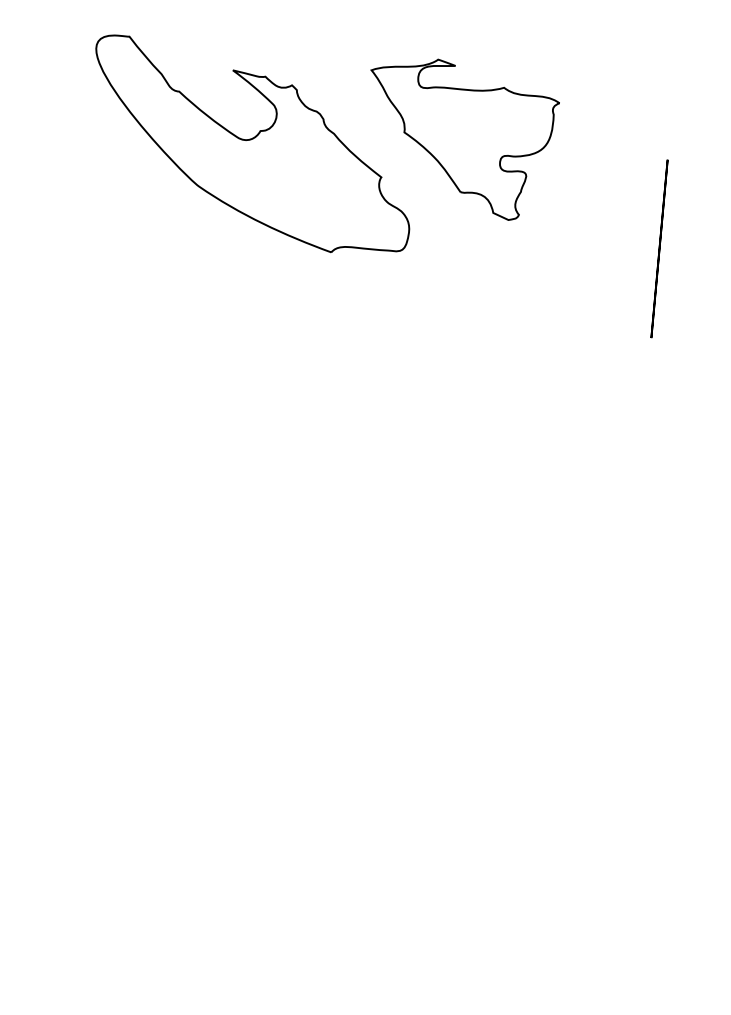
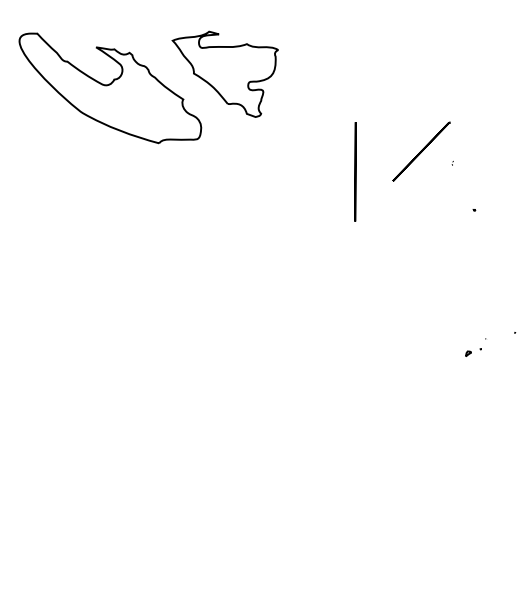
line: (659, 248) -> (355, 171), moved

